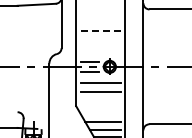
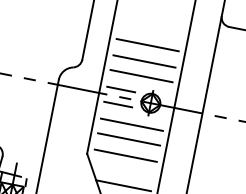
line: (101, 30) -> (149, 44), dashed -> solid
line: (100, 41) -> (144, 61), added
line: (100, 51) -> (141, 76), added
line: (100, 102) -> (125, 155), added

